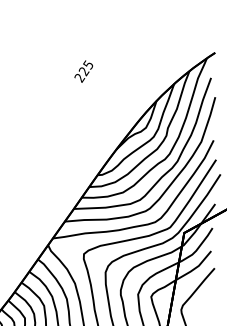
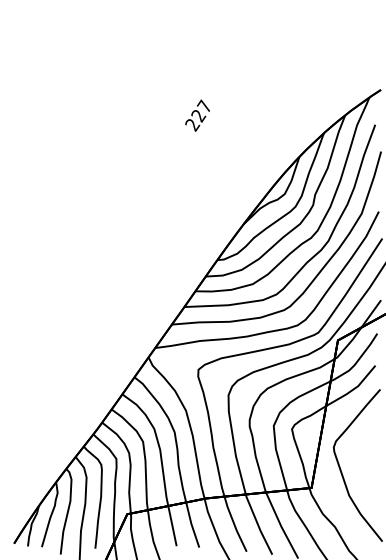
text: (88, 64) -> (204, 106), 225 -> 227

